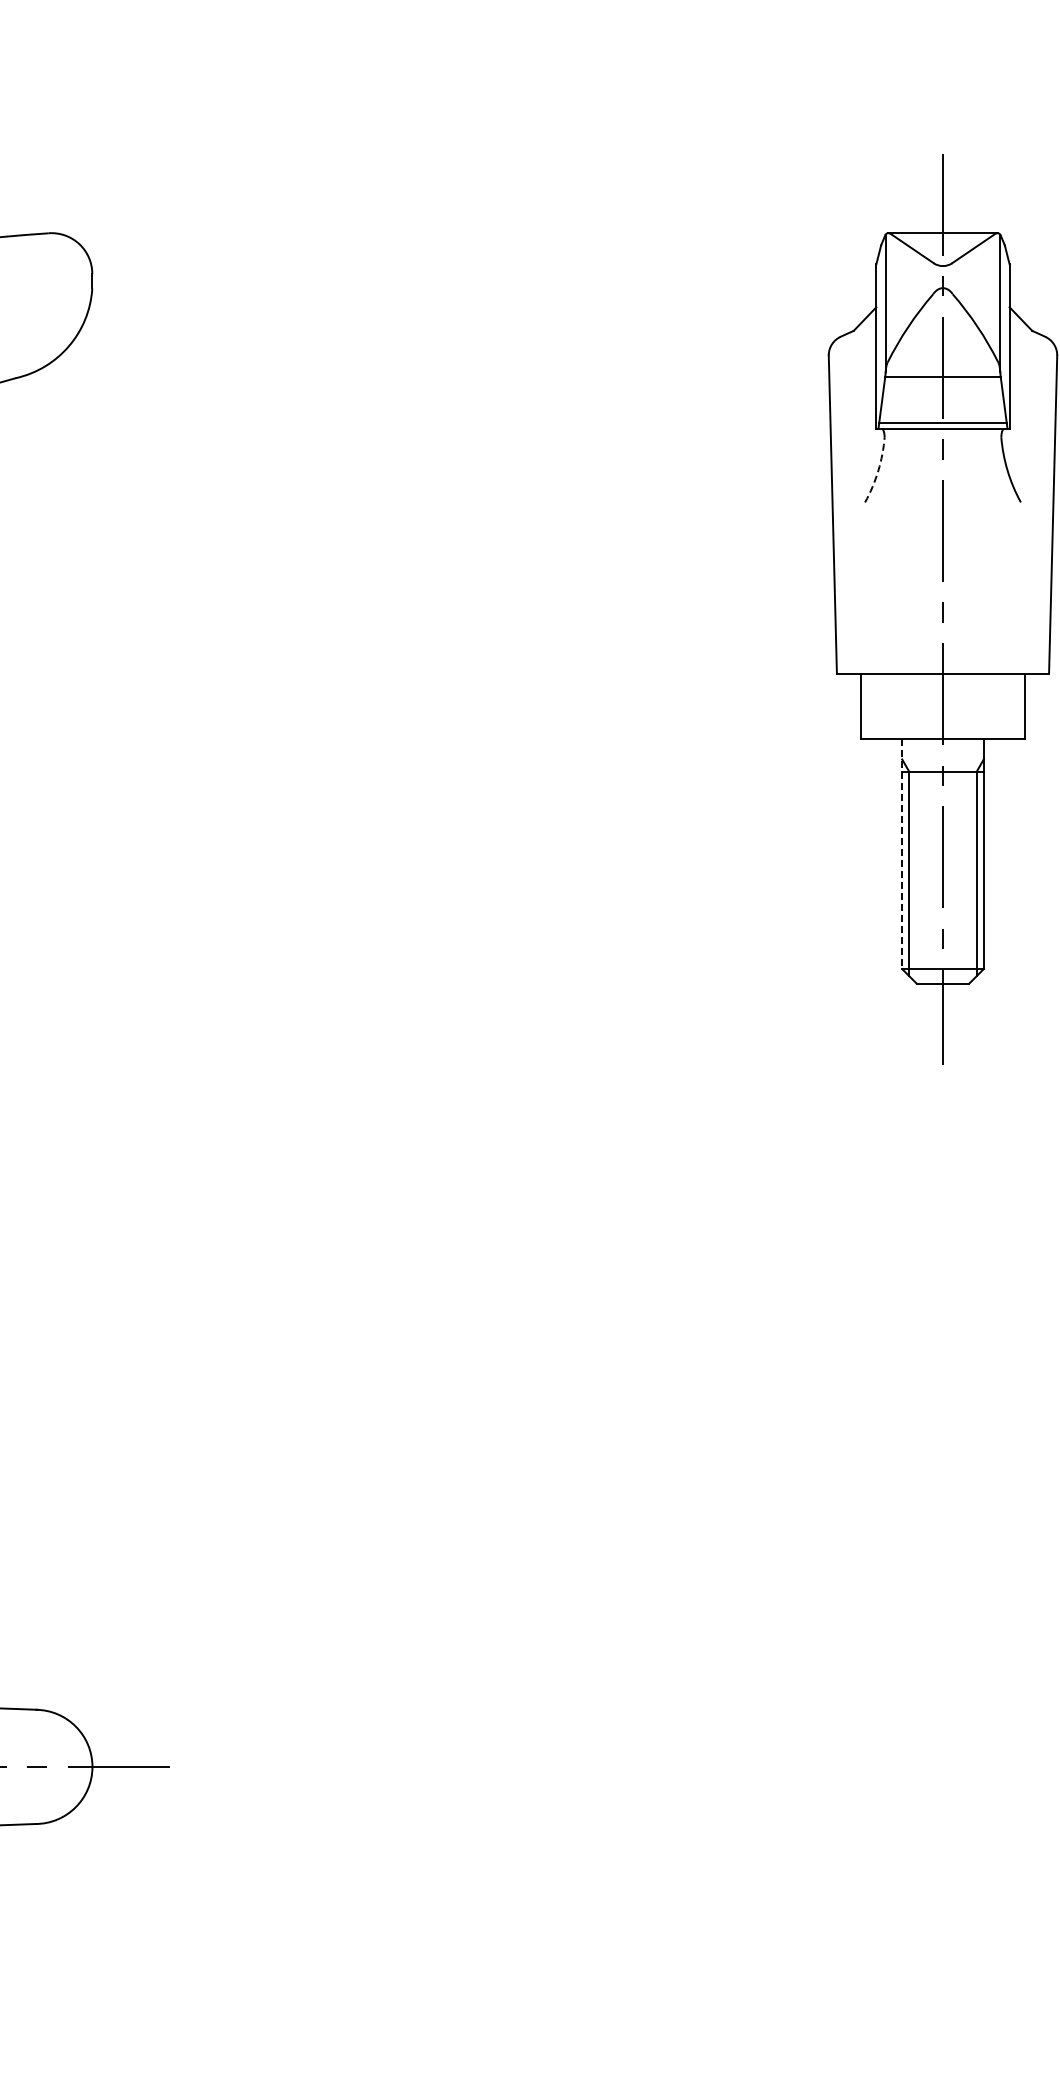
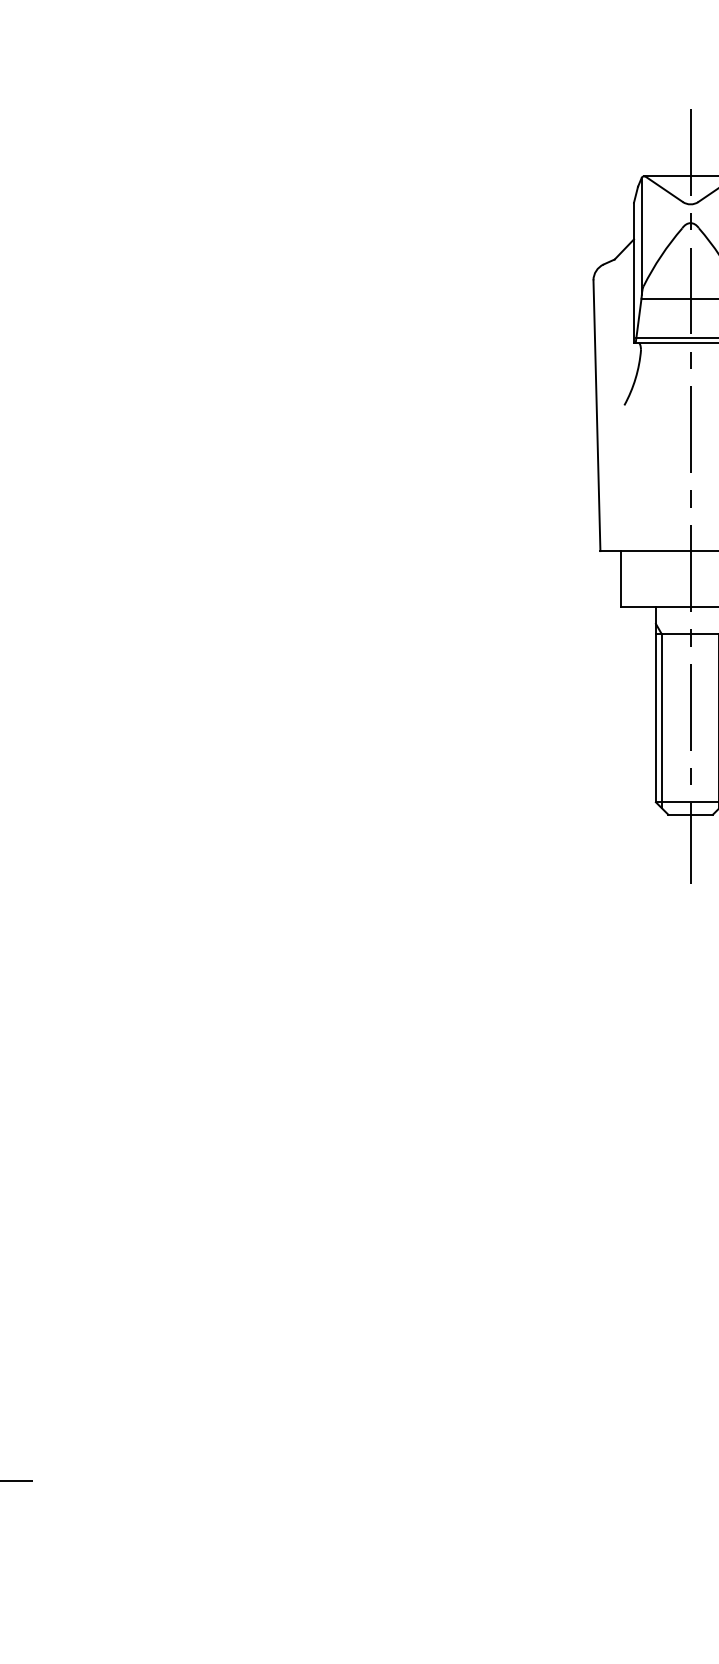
arc: (878, 470) -> (635, 378), dashed -> solid
line: (902, 854) -> (656, 704), dashed -> solid

